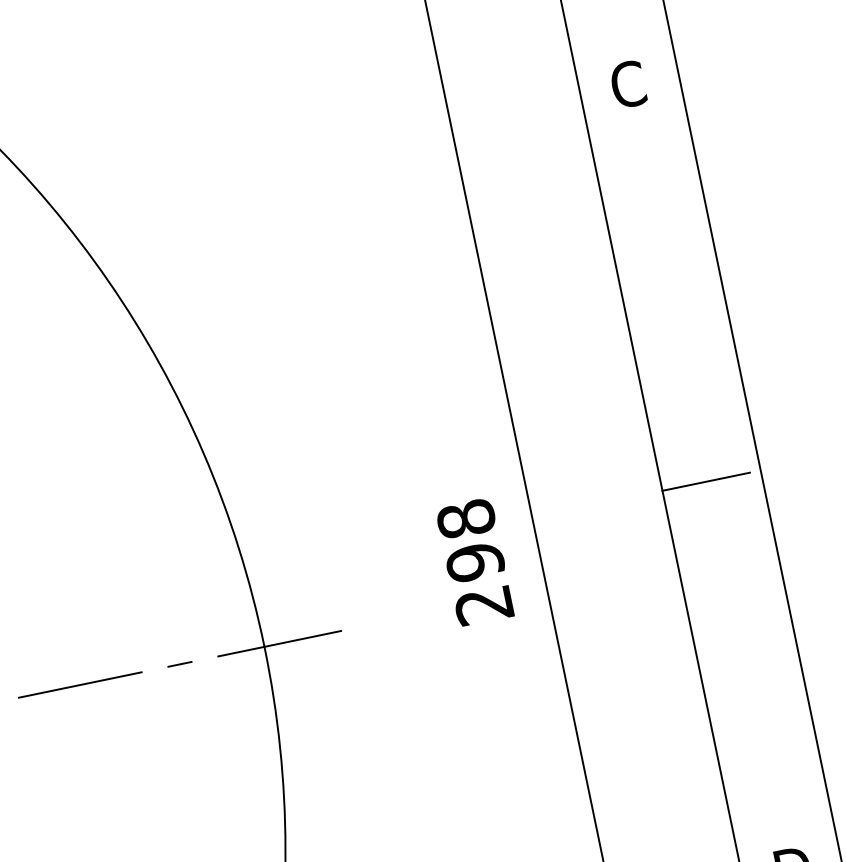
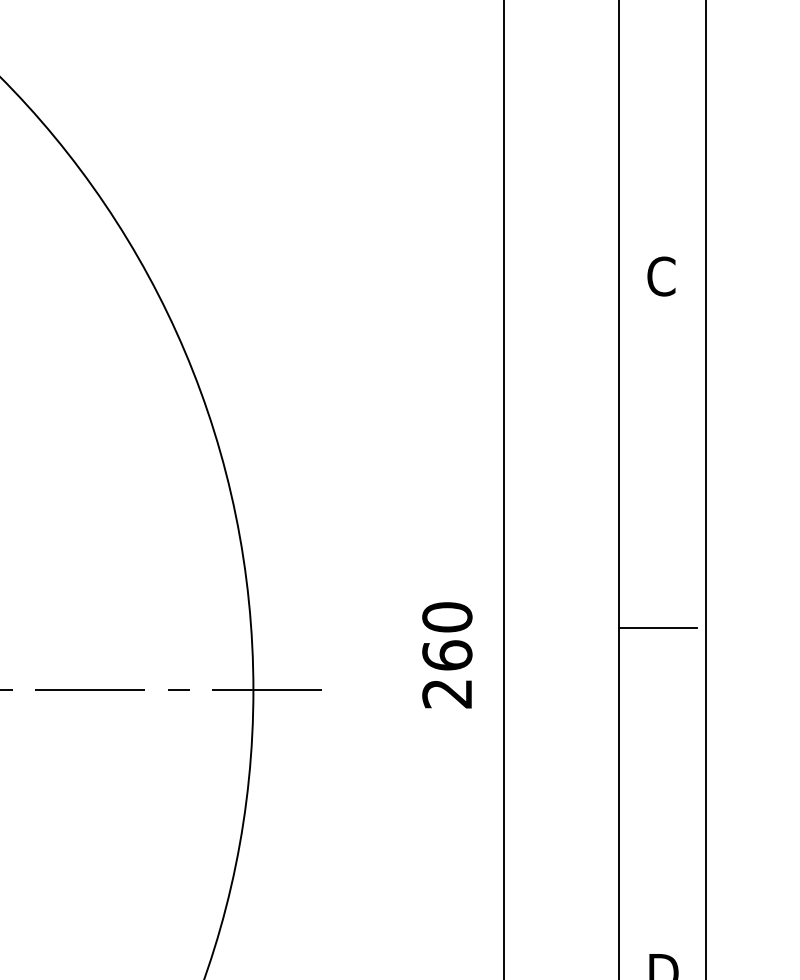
text: (470, 540) -> (447, 636), 298 -> 260

